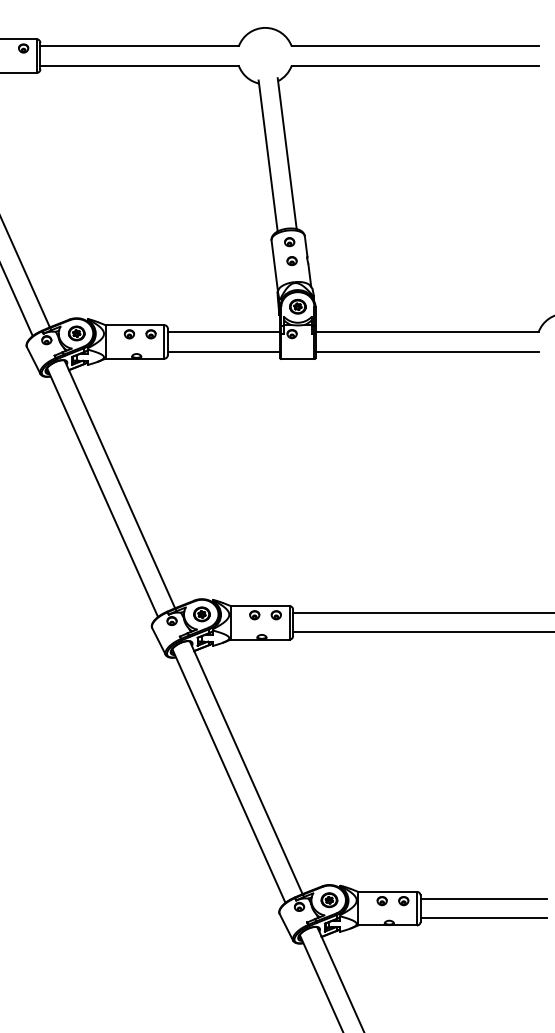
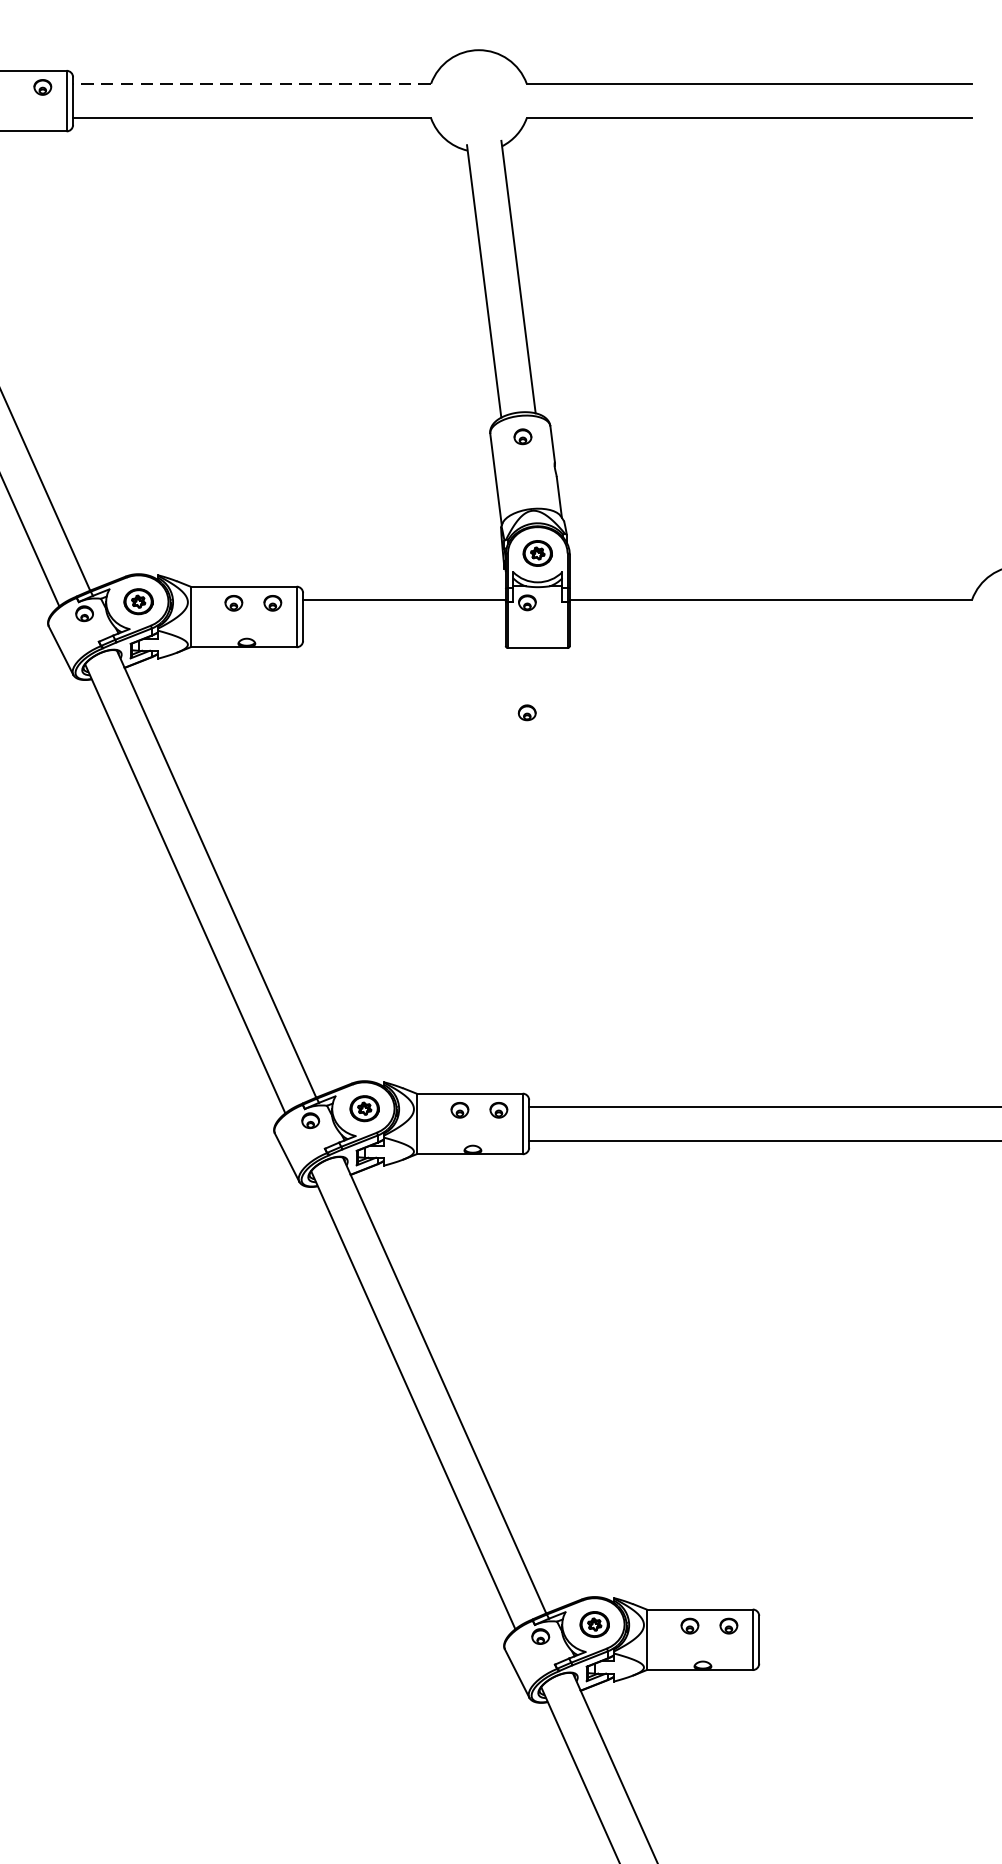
line: (139, 46) -> (251, 83), solid -> dashed
part: (291, 261) -> (526, 713), moved
line: (223, 351) -> (403, 634), removed
line: (426, 351) -> (769, 634), removed
line: (483, 899) -> (872, 1623), removed
line: (483, 918) -> (872, 1657), removed

